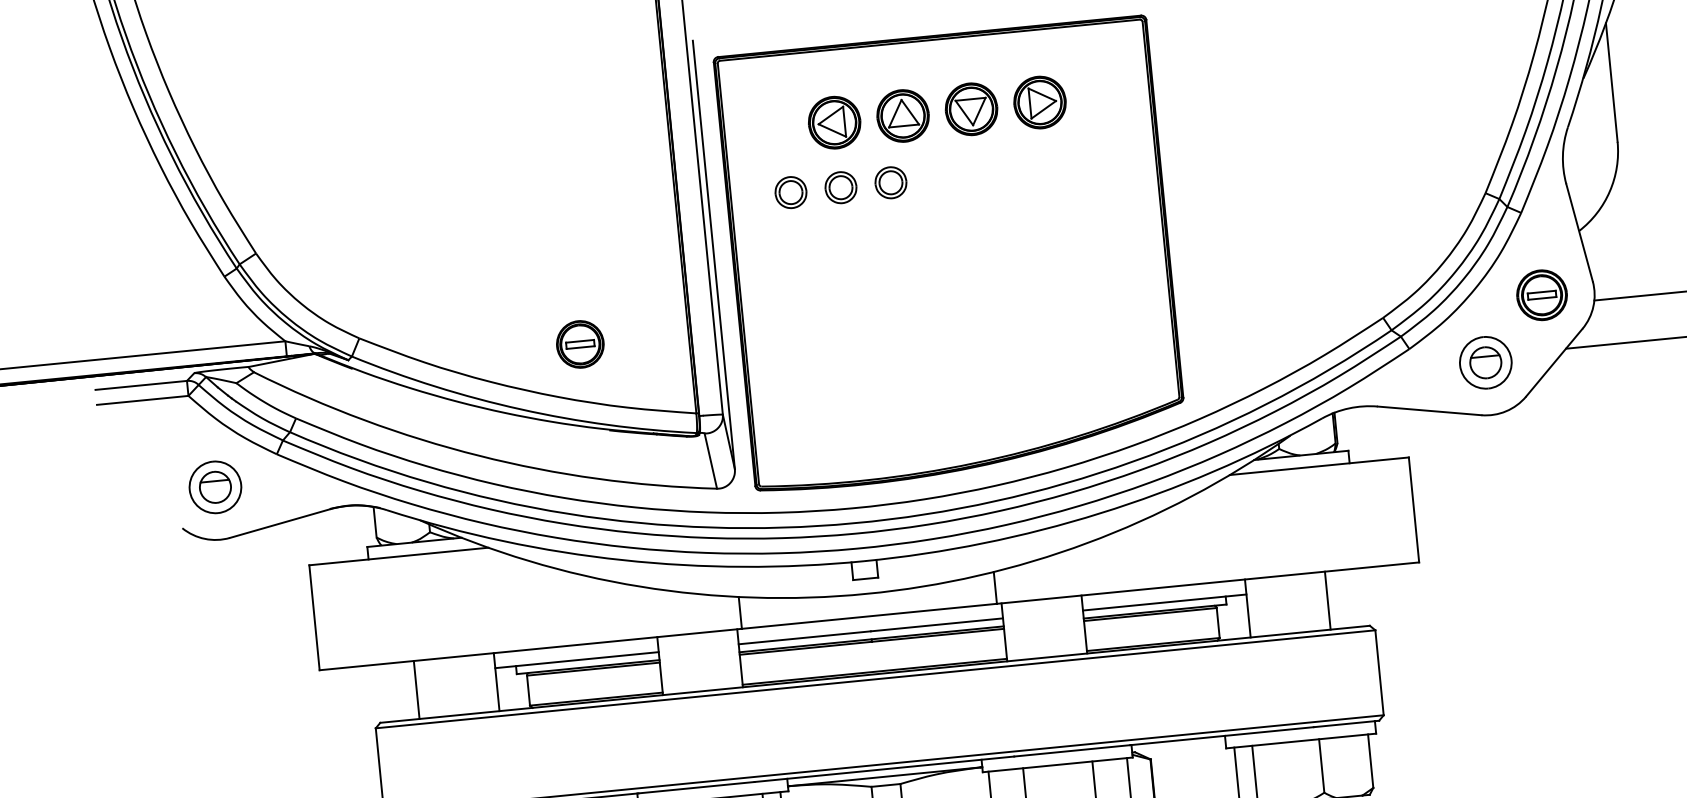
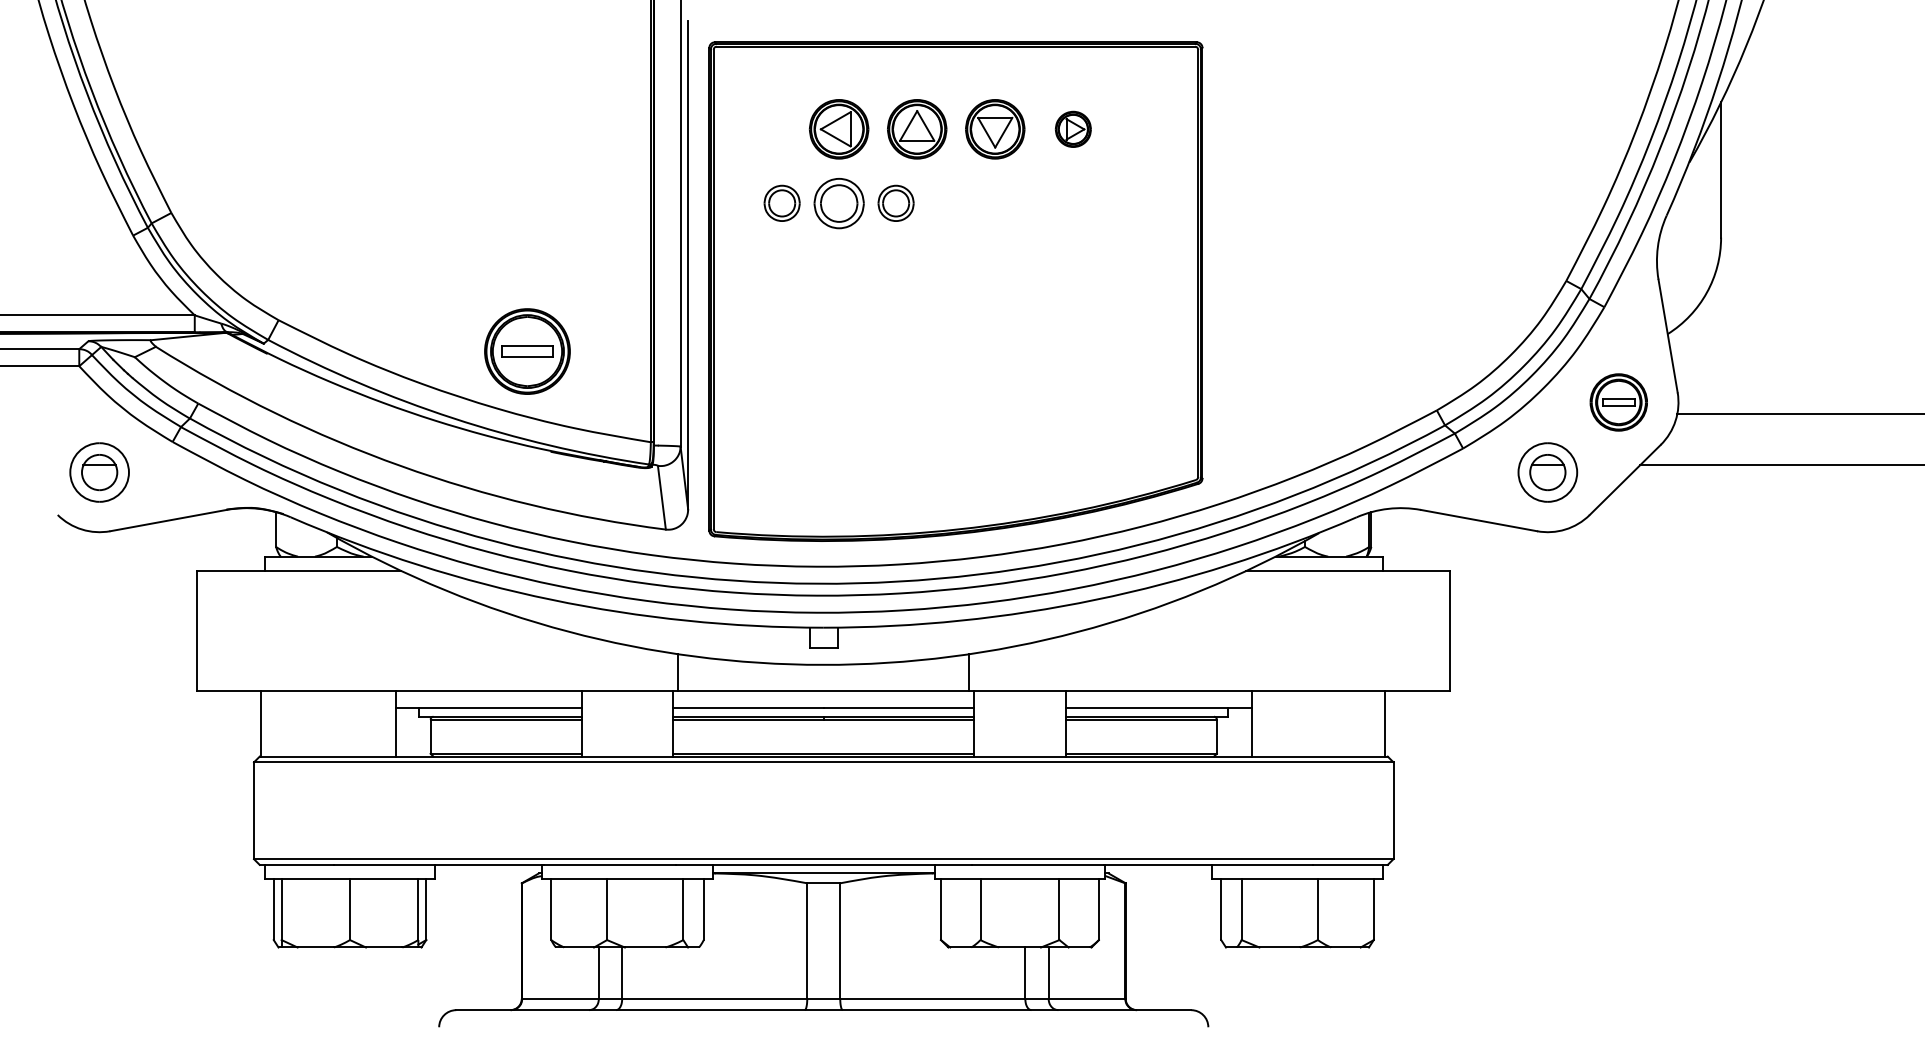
part: (1040, 102) -> (1073, 129), size x0.6
part: (840, 186) -> (838, 202), size x1.4
part: (580, 344) -> (527, 351), size x1.6
line: (1328, 600) -> (1385, 723), moved
line: (416, 689) -> (261, 723), moved

